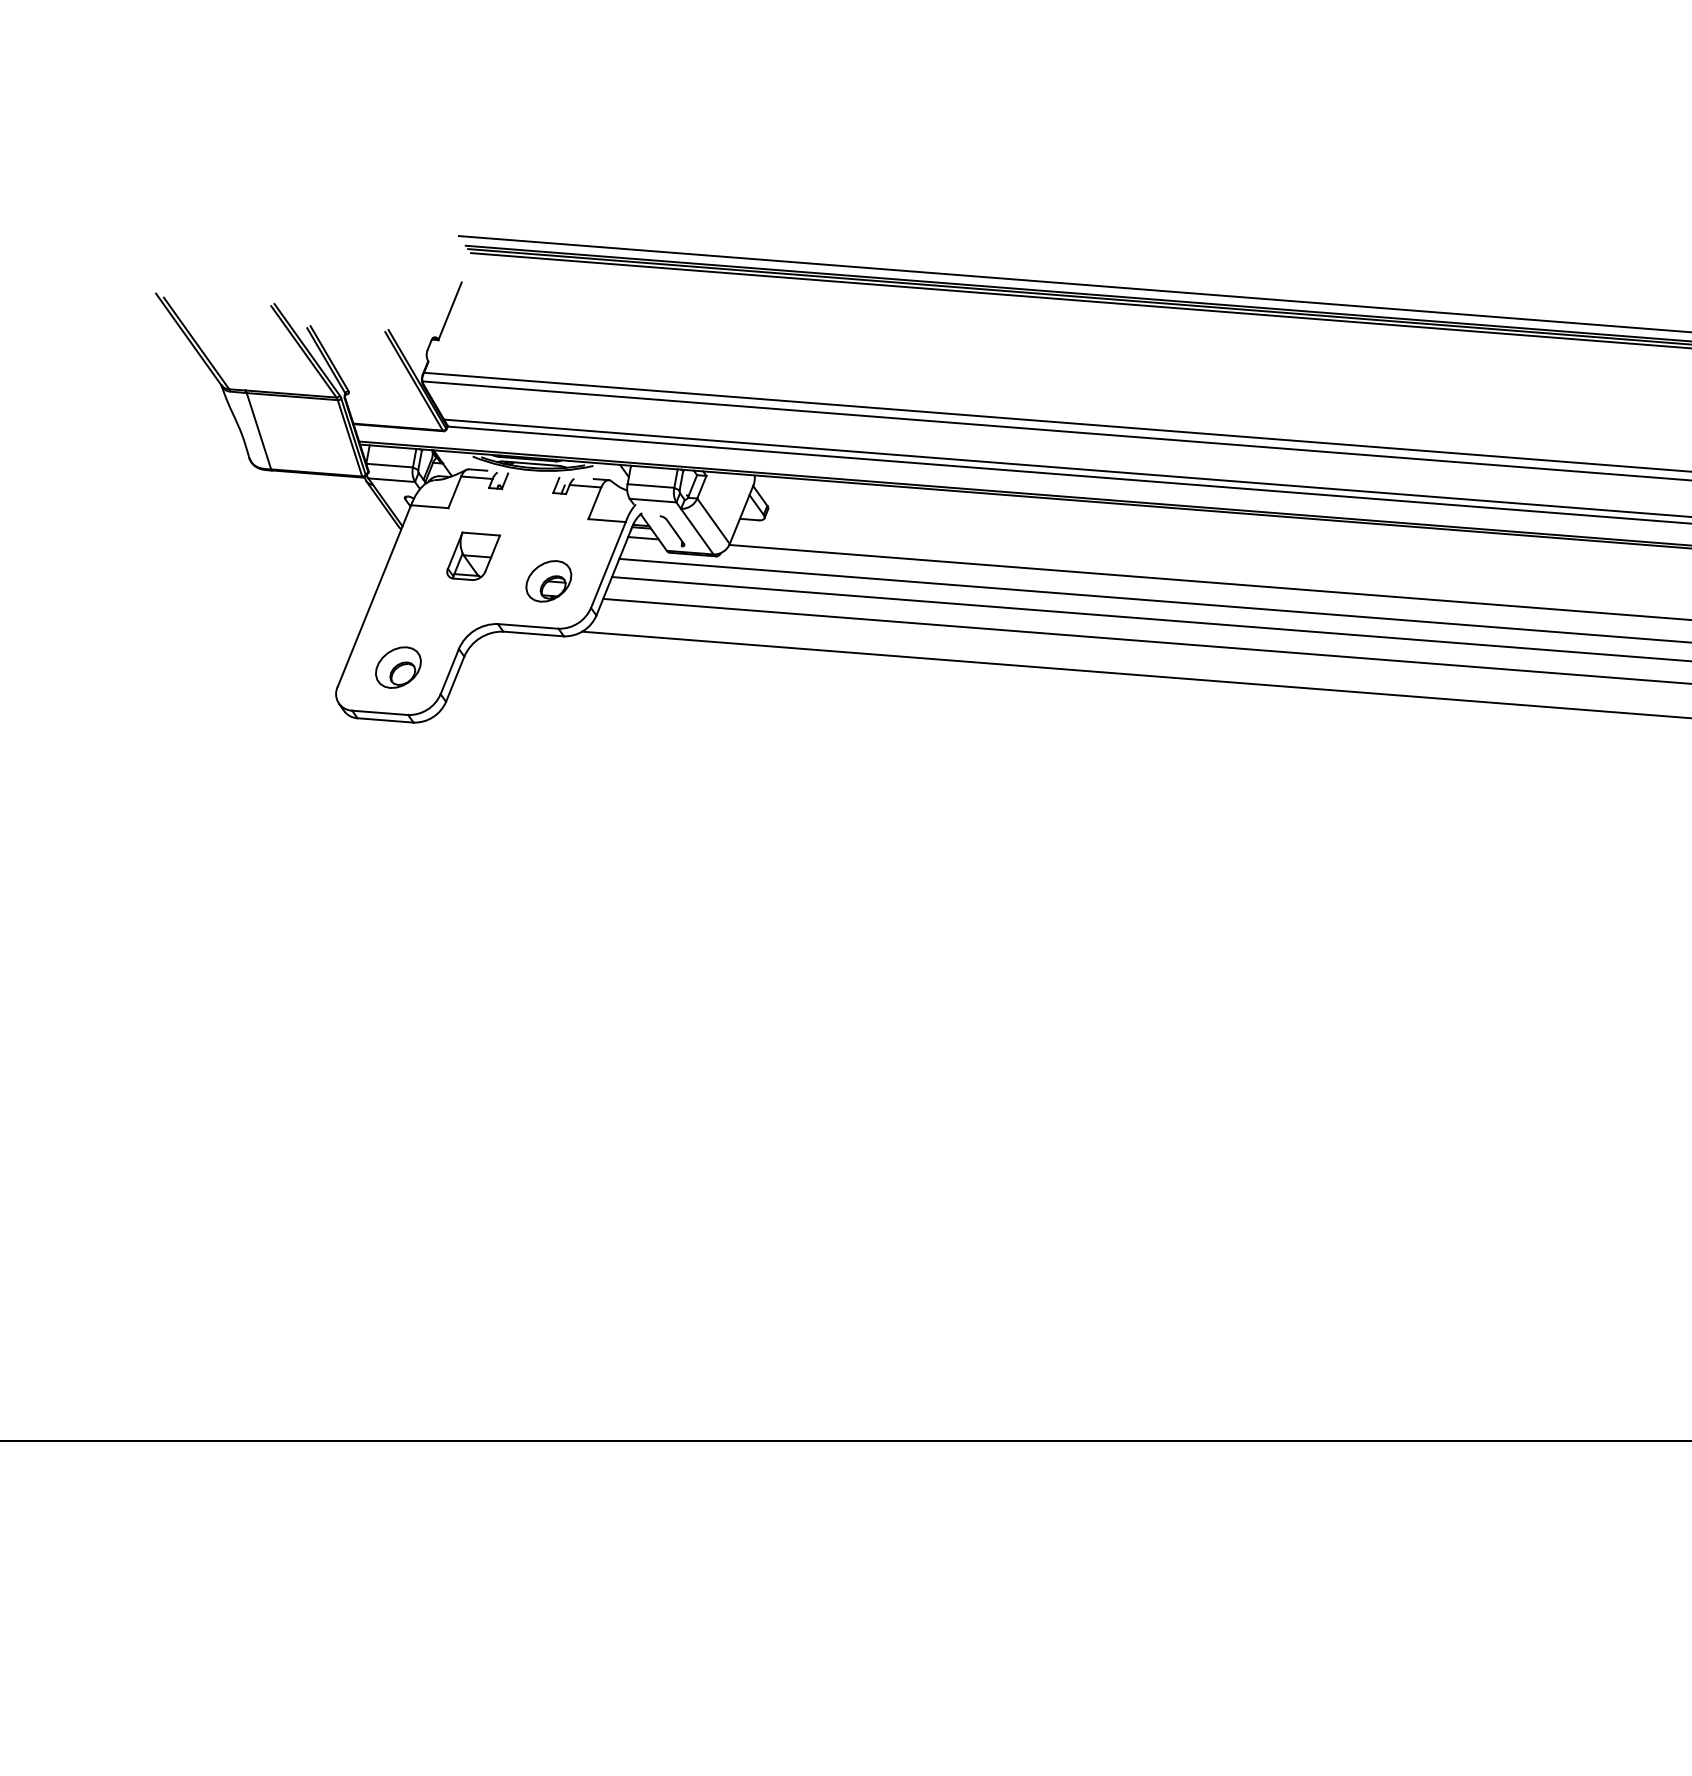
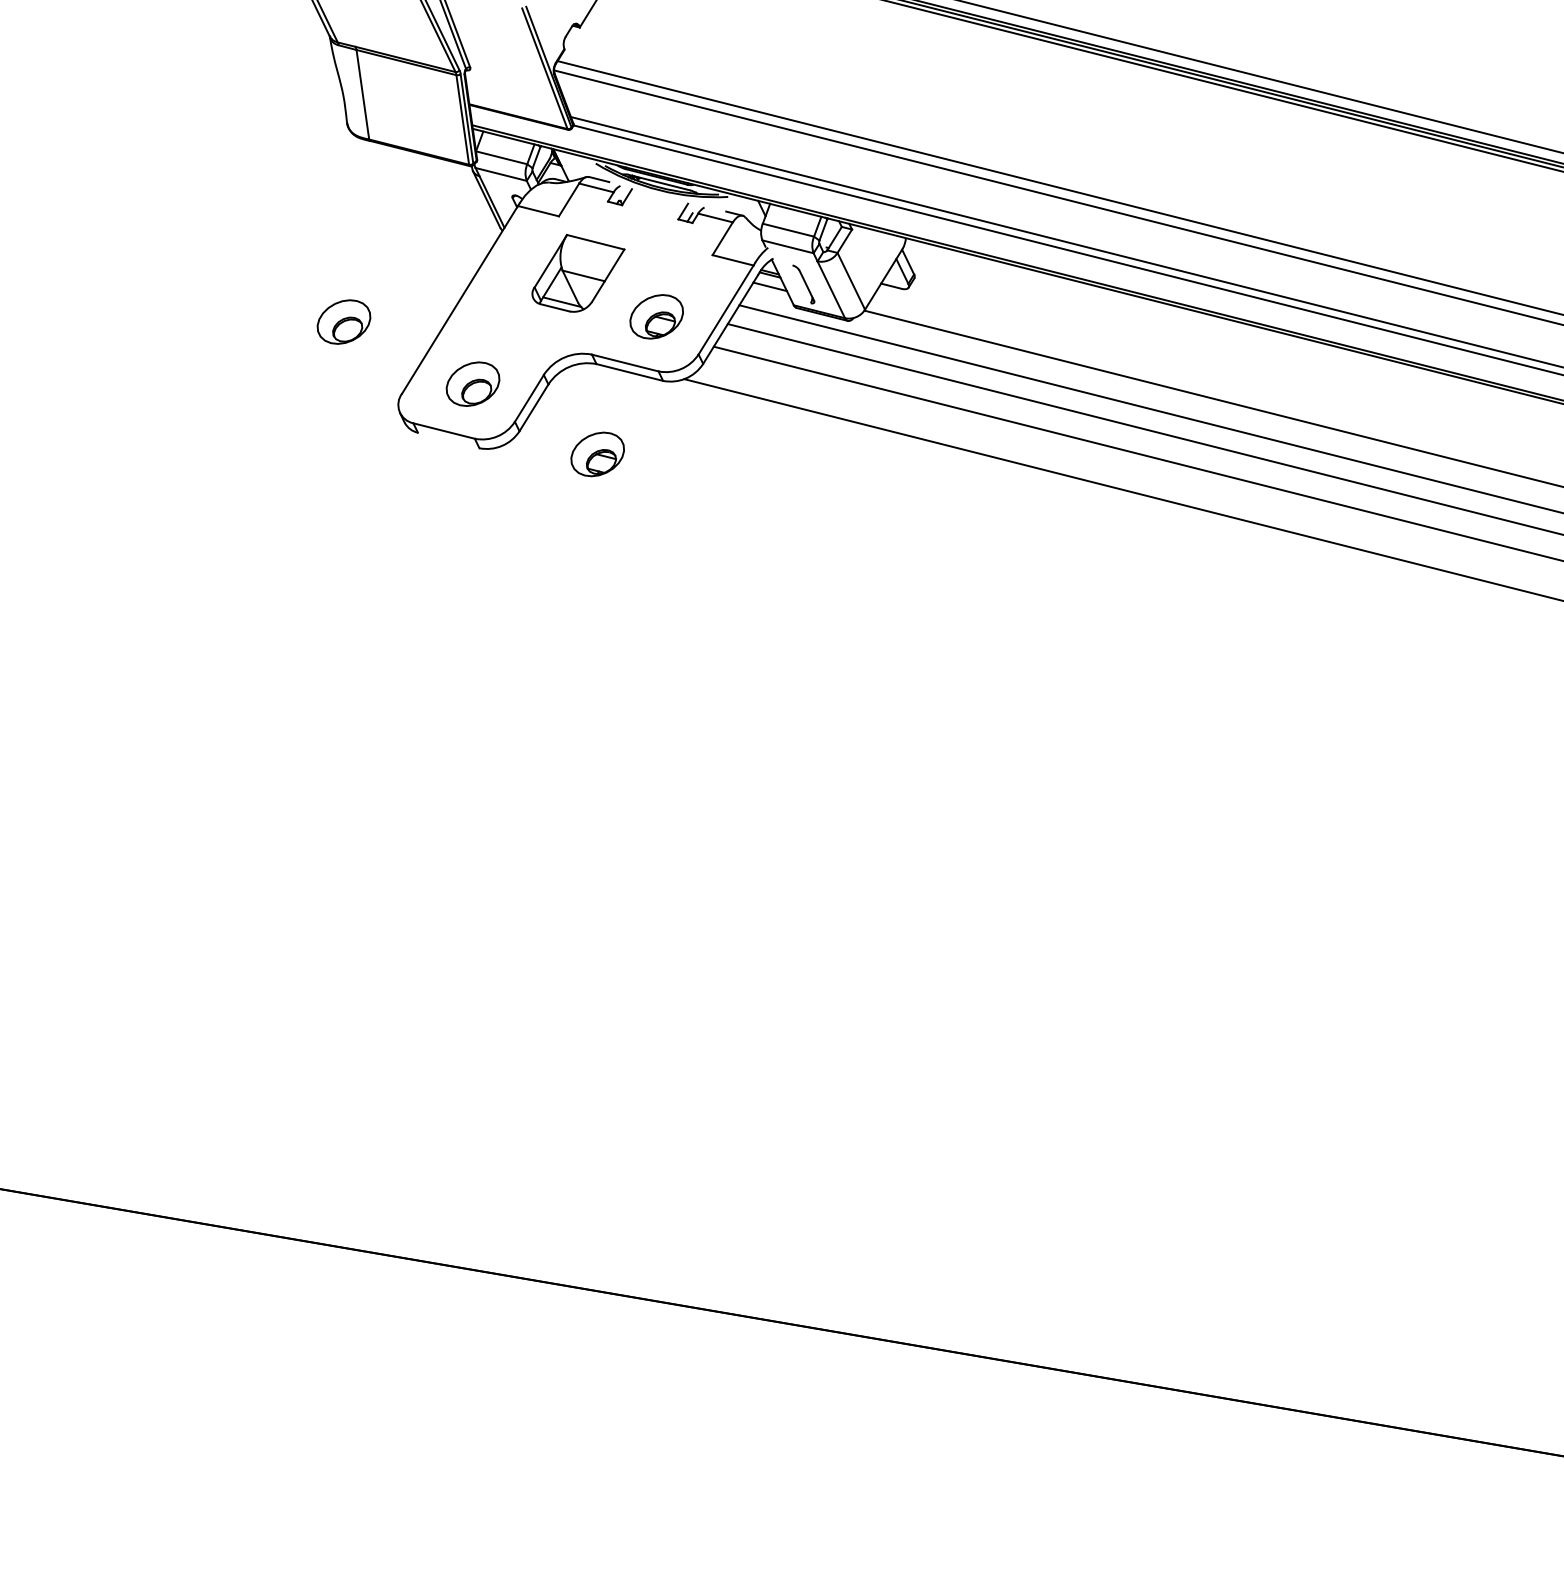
part: (473, 555) -> (577, 273), size x1.4
part: (276, 632) -> (344, 321), added
part: (517, 710) -> (597, 454), added
line: (385, 720) -> (448, 440), removed

